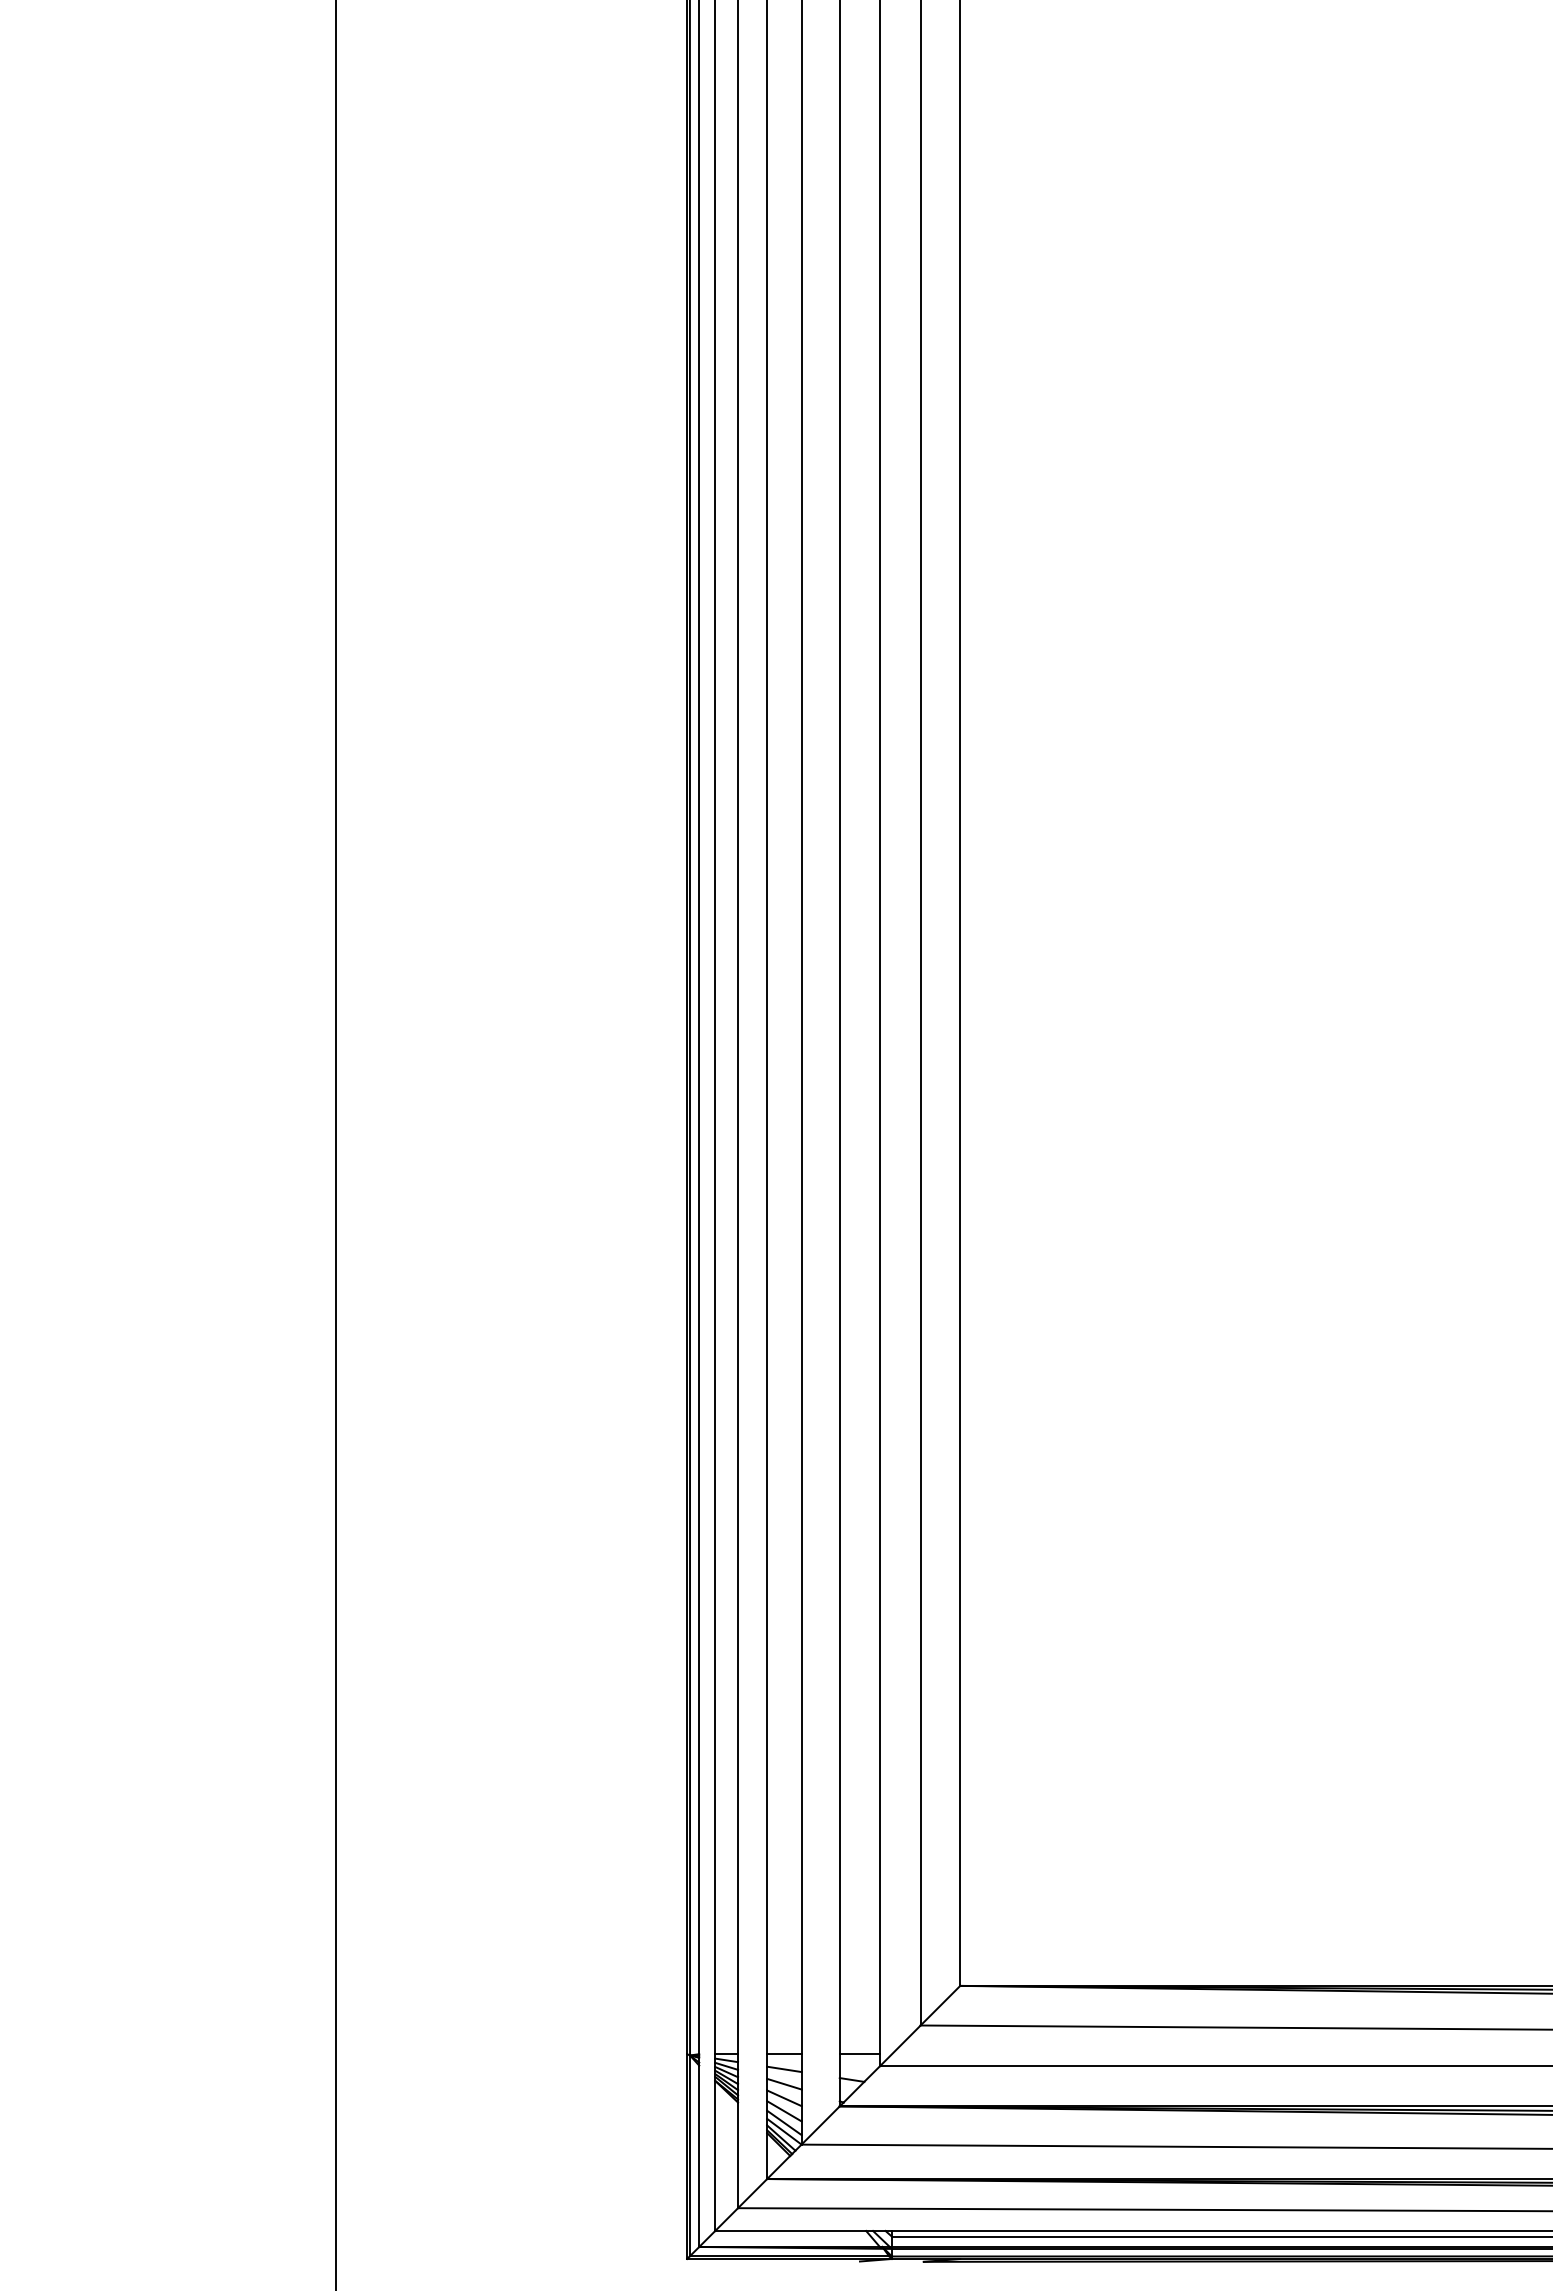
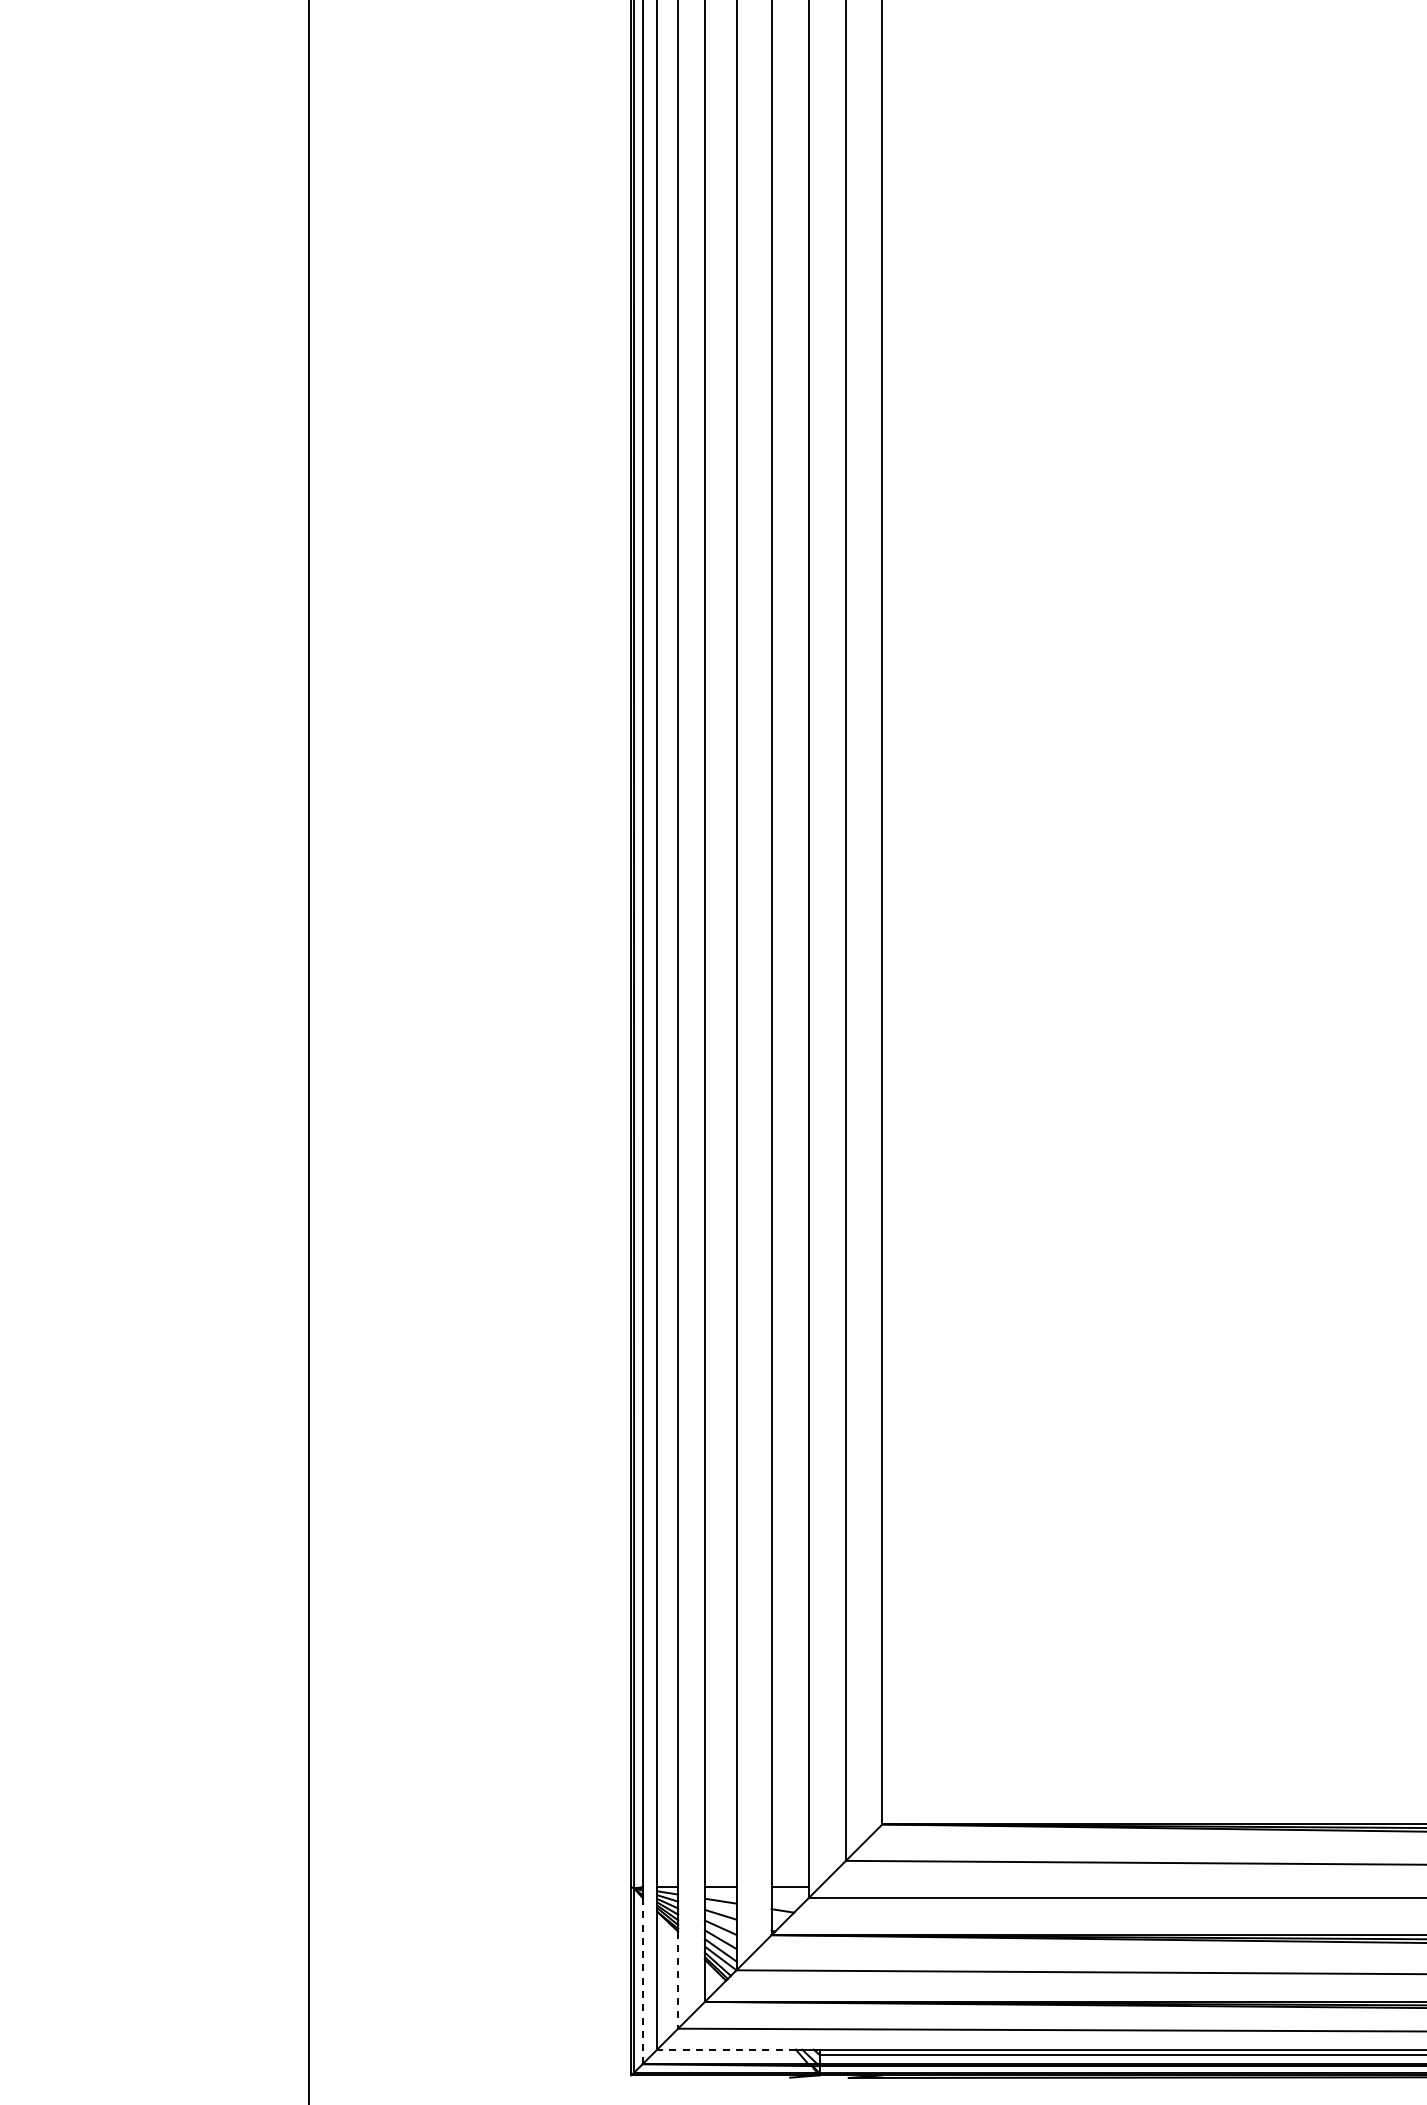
line: (699, 2155) -> (642, 1980), solid -> dashed
line: (738, 2155) -> (678, 1980), solid -> dashed
line: (790, 2230) -> (726, 2049), solid -> dashed

